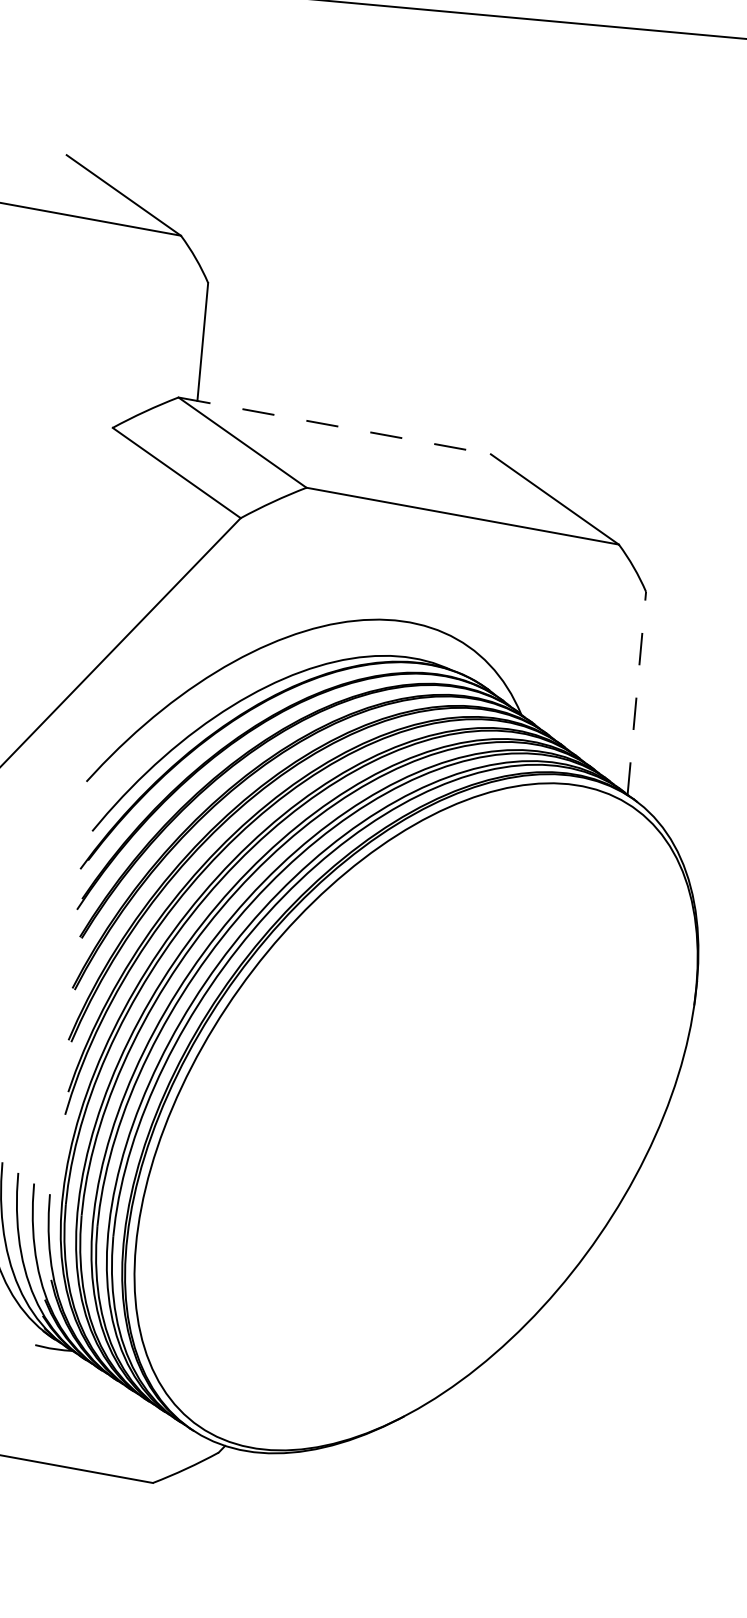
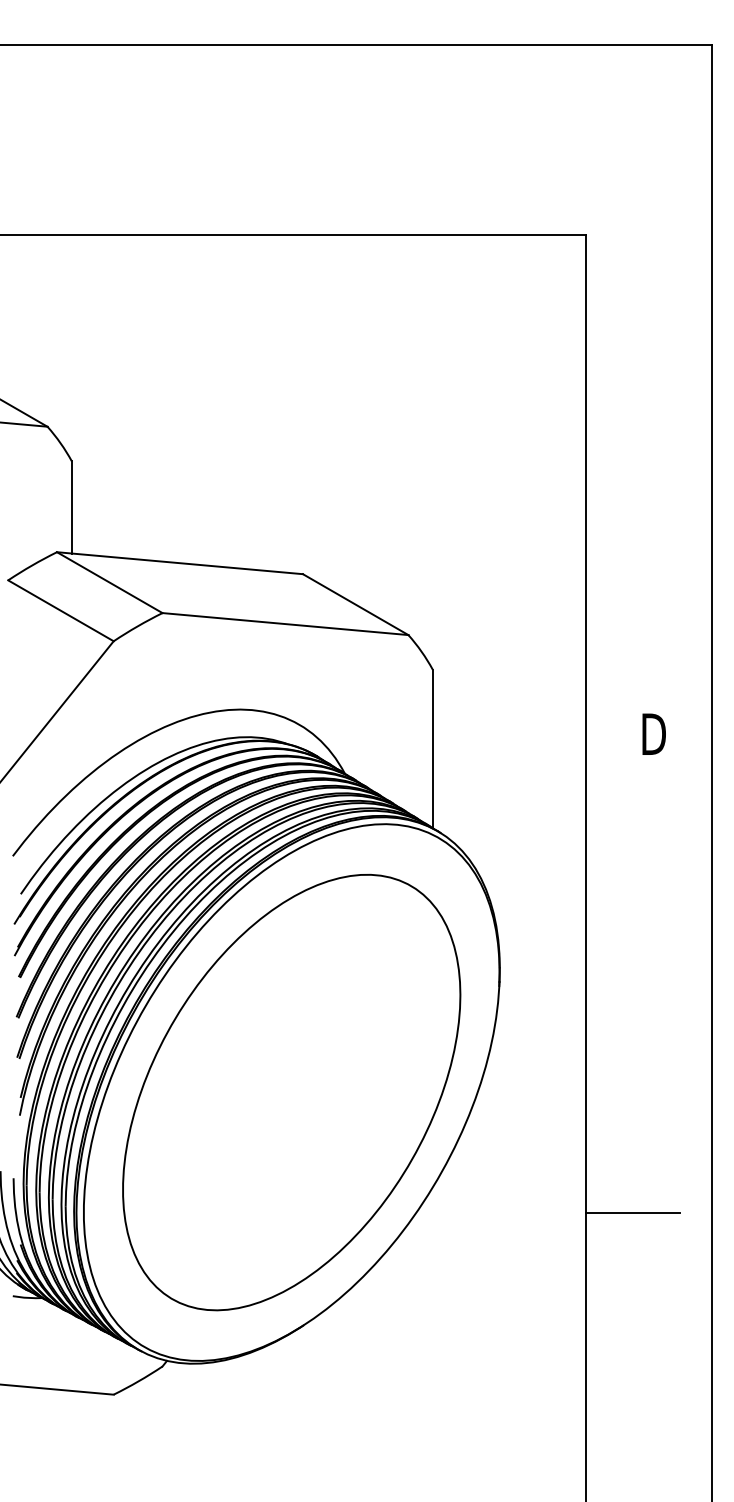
line: (335, 426) -> (180, 563), dashed -> solid
line: (636, 692) -> (432, 748), dashed -> solid
part: (415, 1116) -> (291, 1092), added

